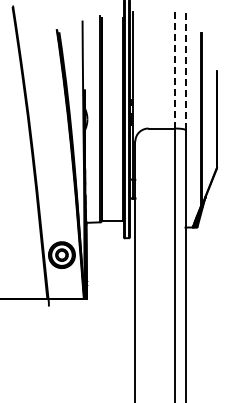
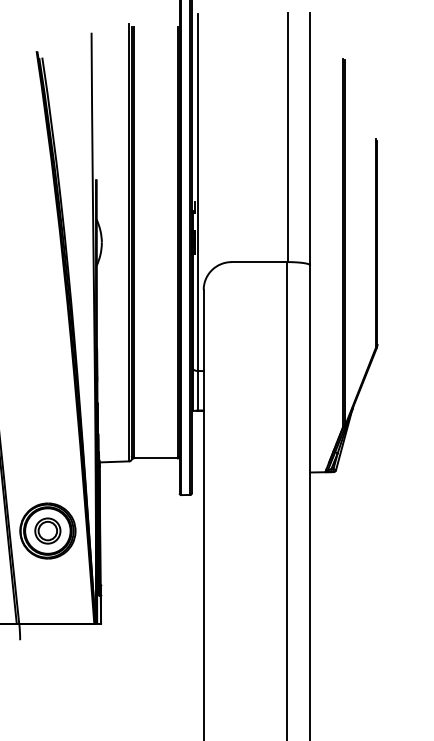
line: (174, 69) -> (286, 136), dashed -> solid
line: (185, 70) -> (310, 138), dashed -> solid

